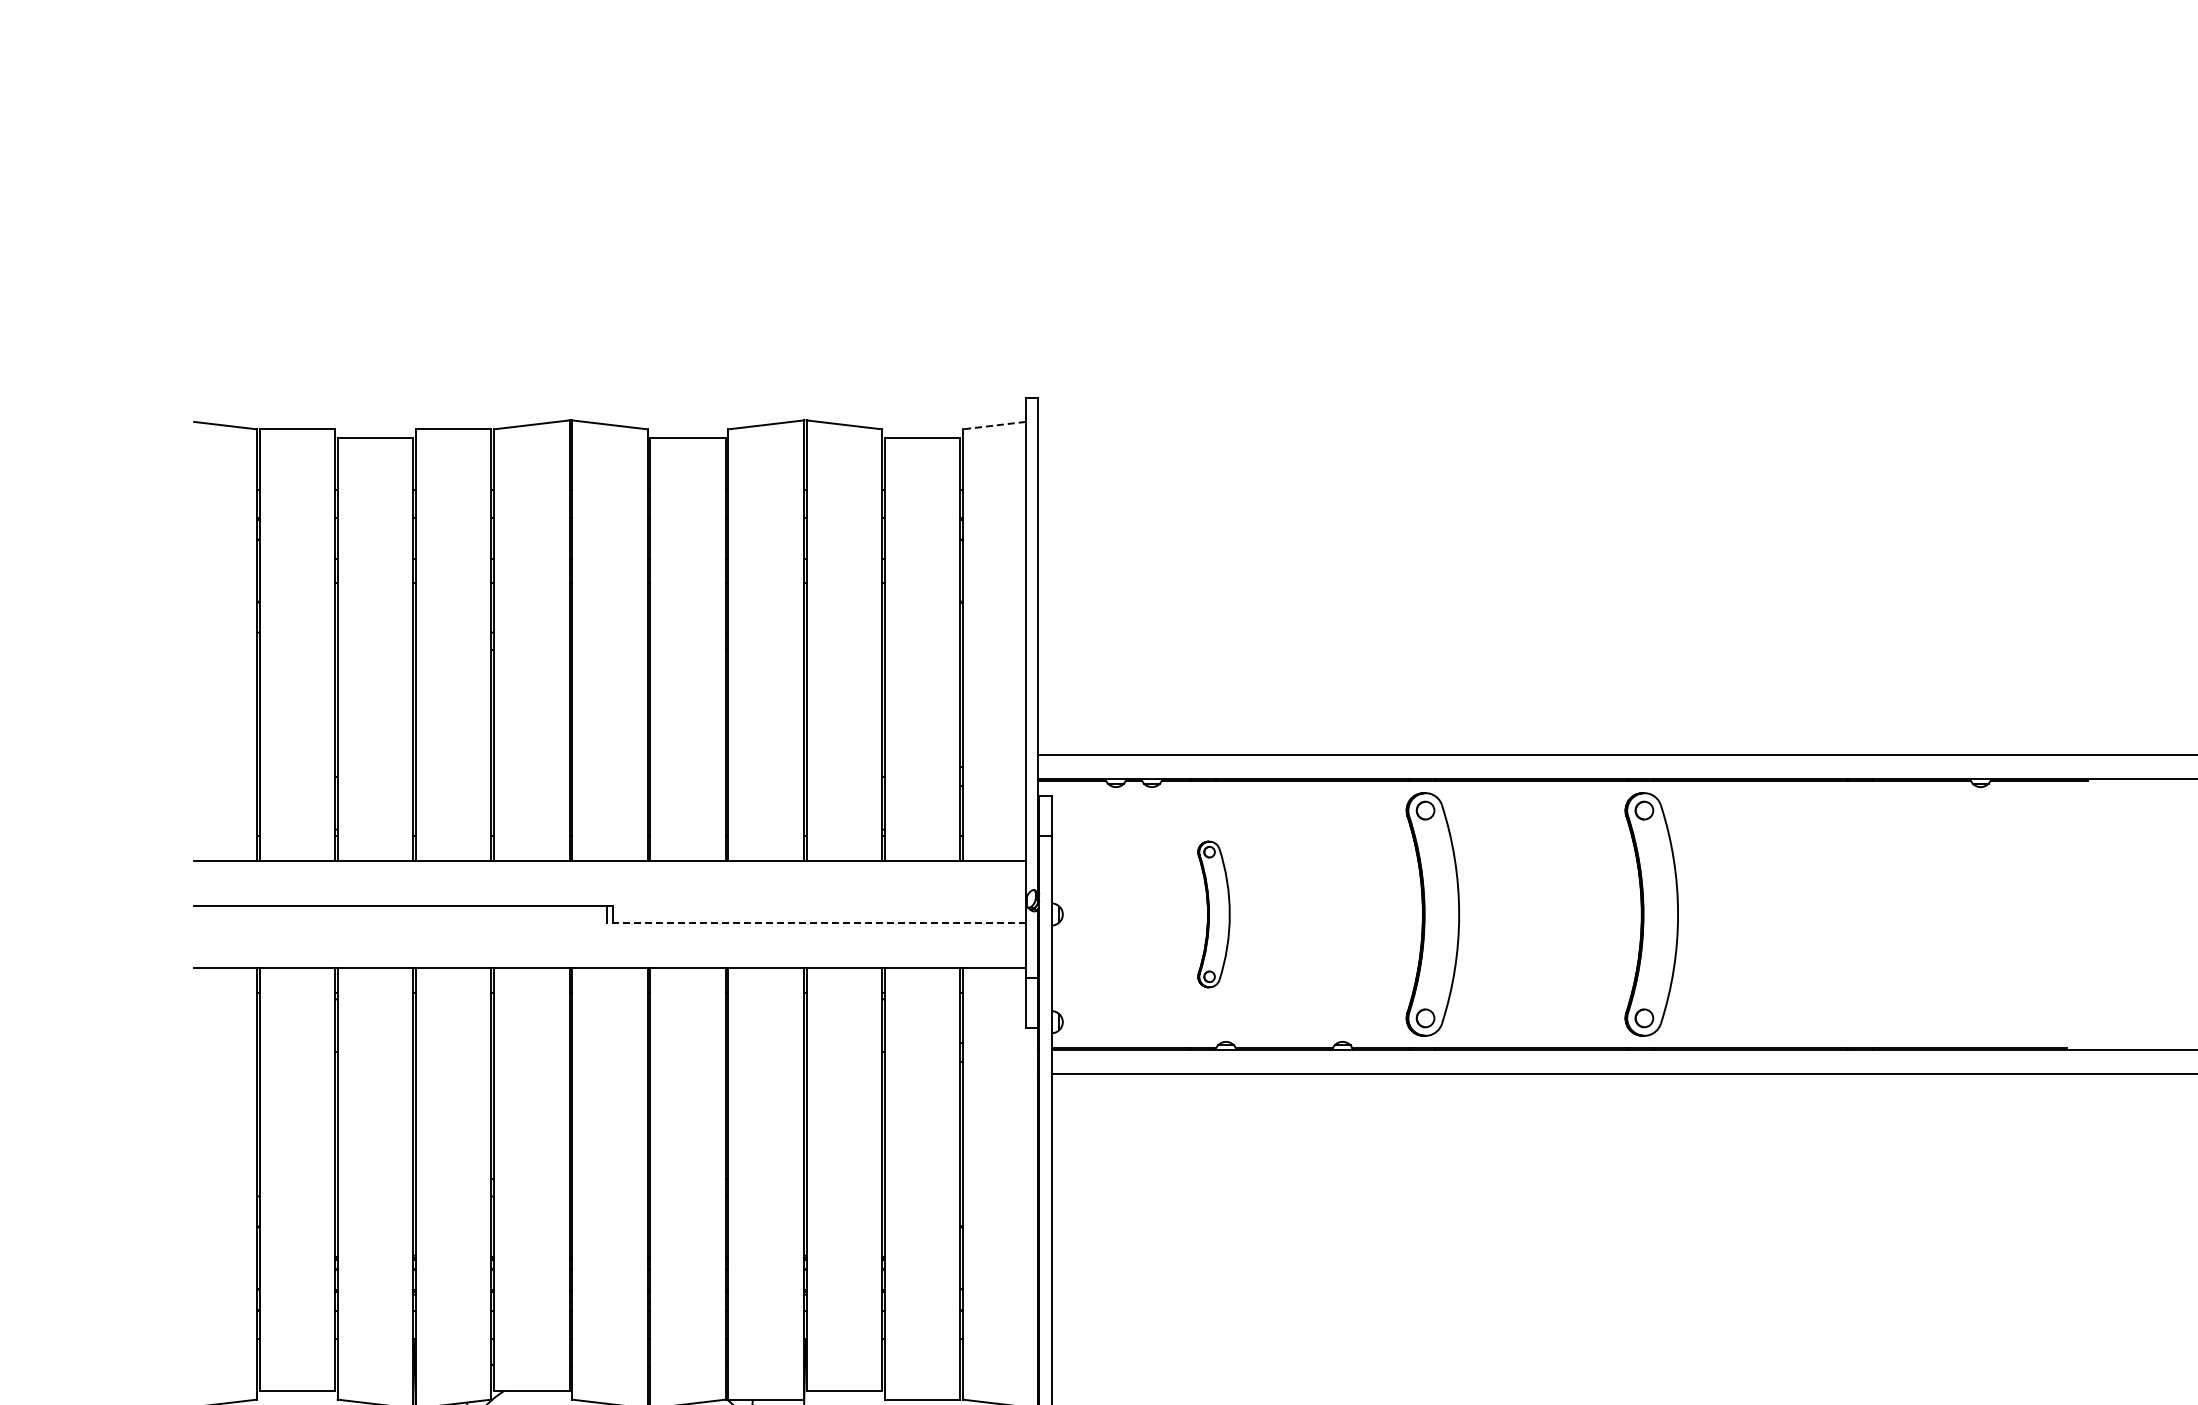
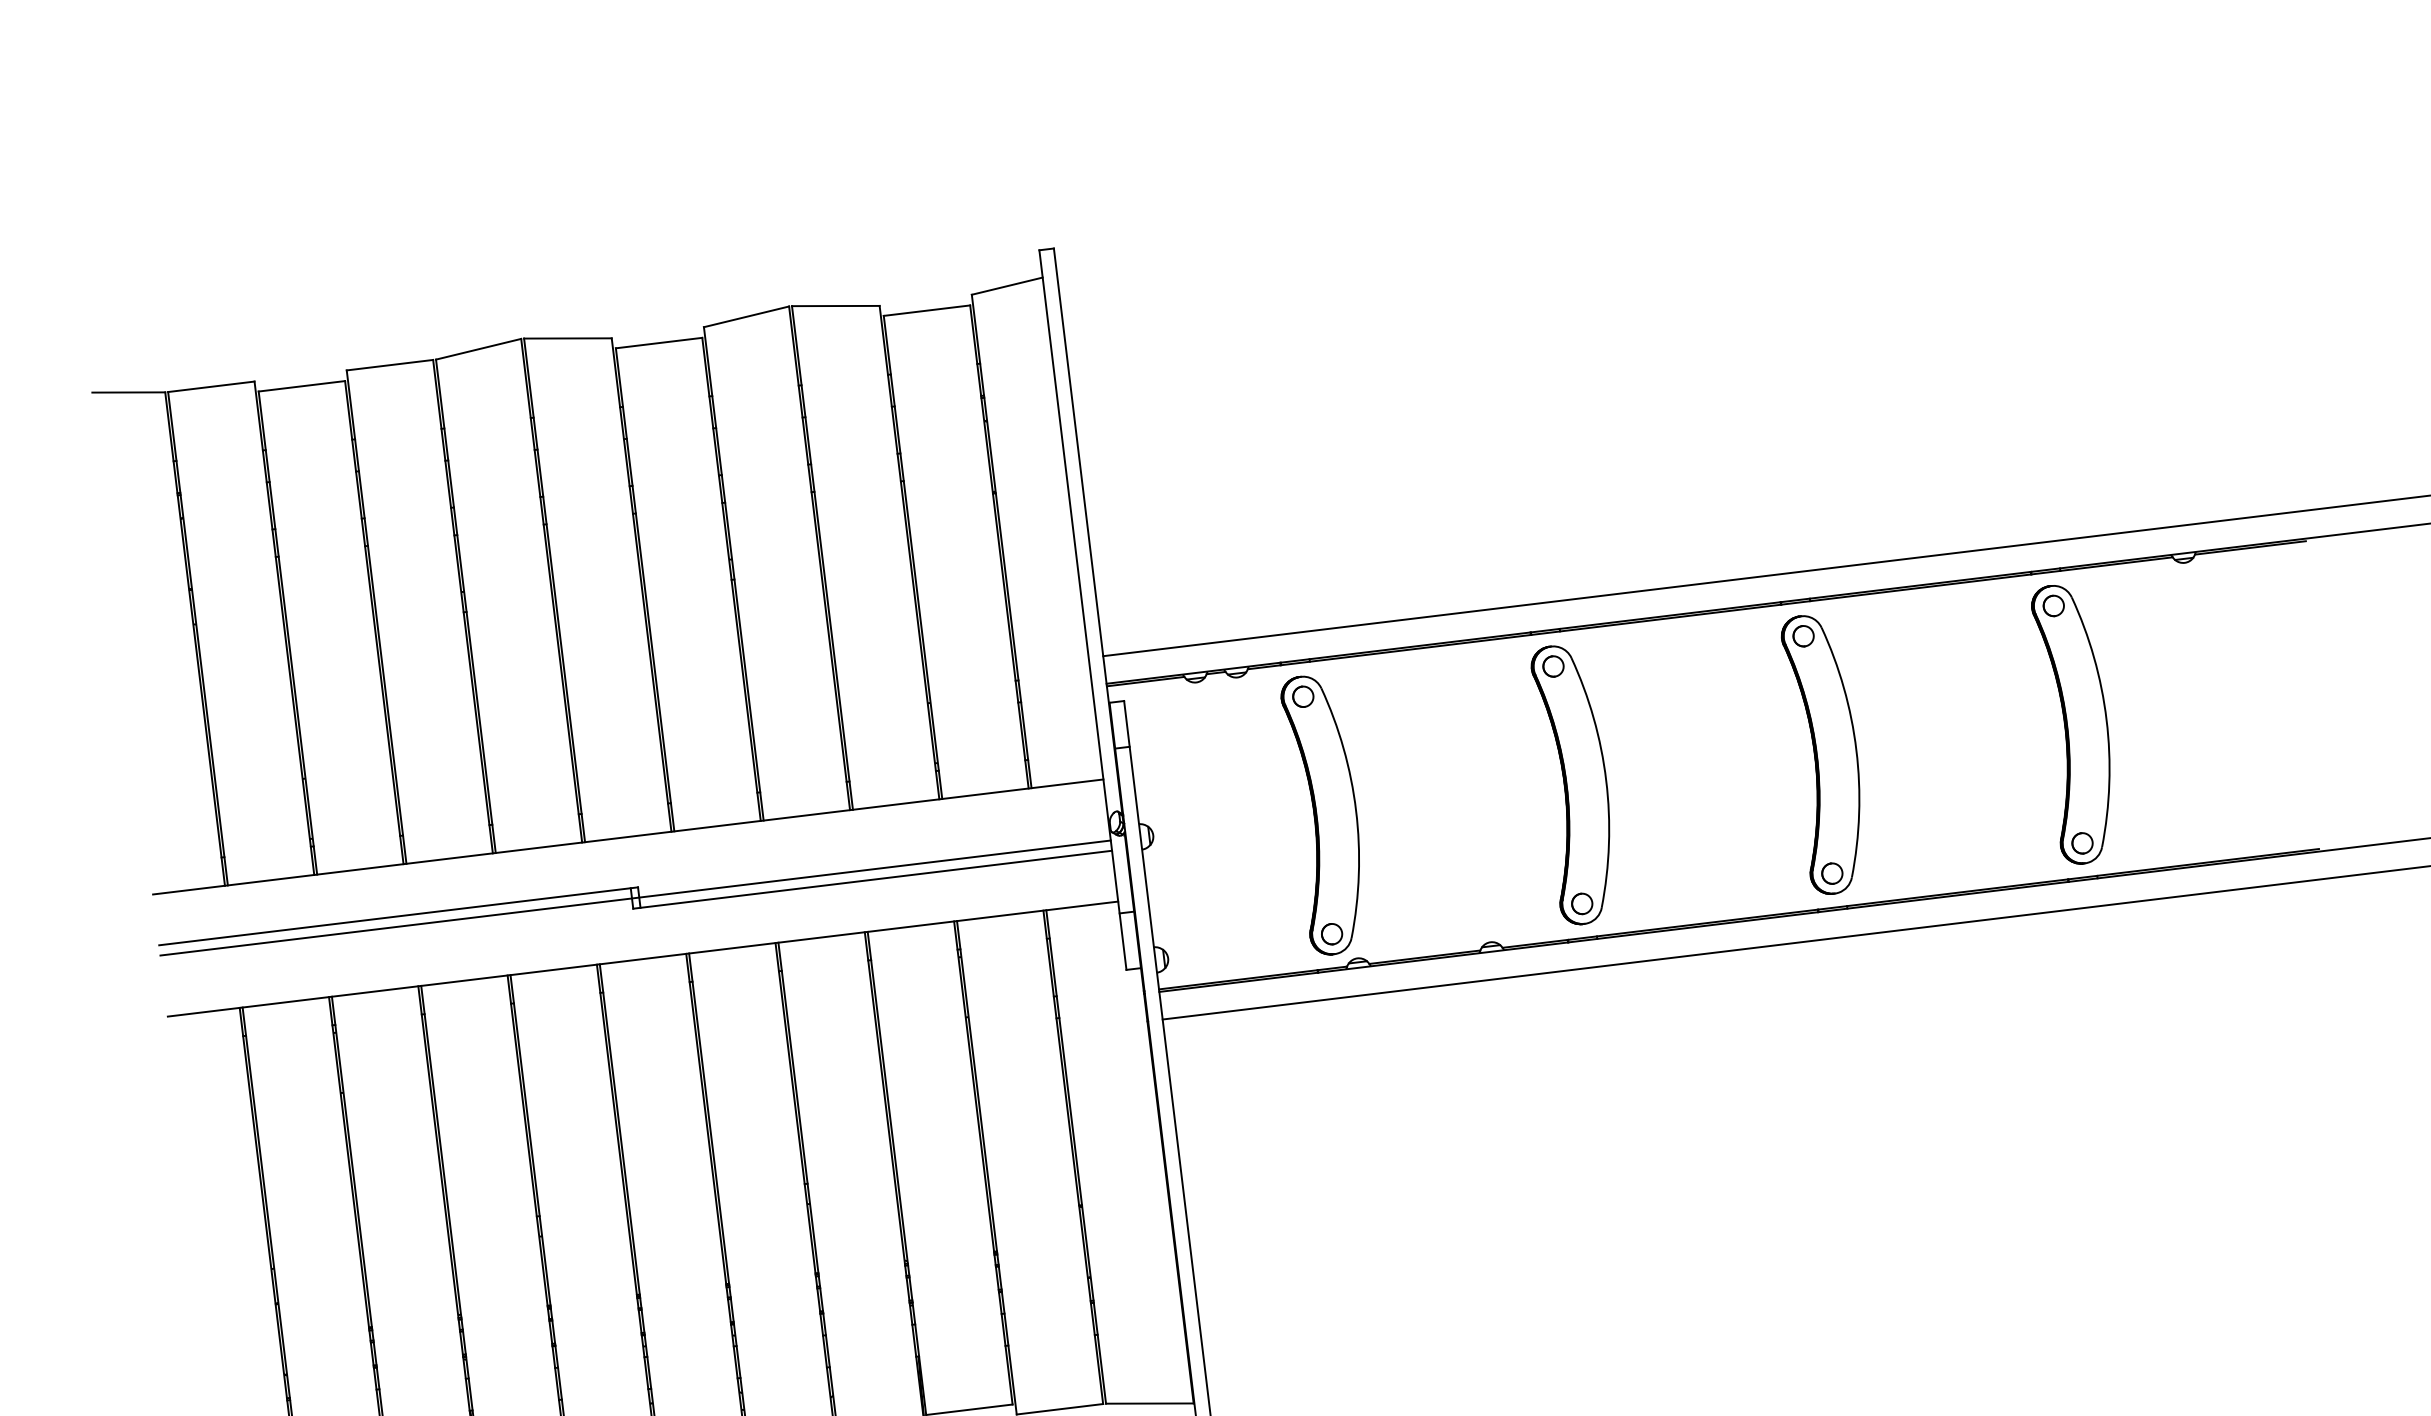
line: (994, 425) -> (1007, 285), dashed -> solid
line: (609, 914) -> (635, 898), added
part: (1213, 914) -> (1325, 814), size x1.67
part: (1870, 914) -> (2076, 723), added
line: (815, 923) -> (871, 879), dashed -> solid

